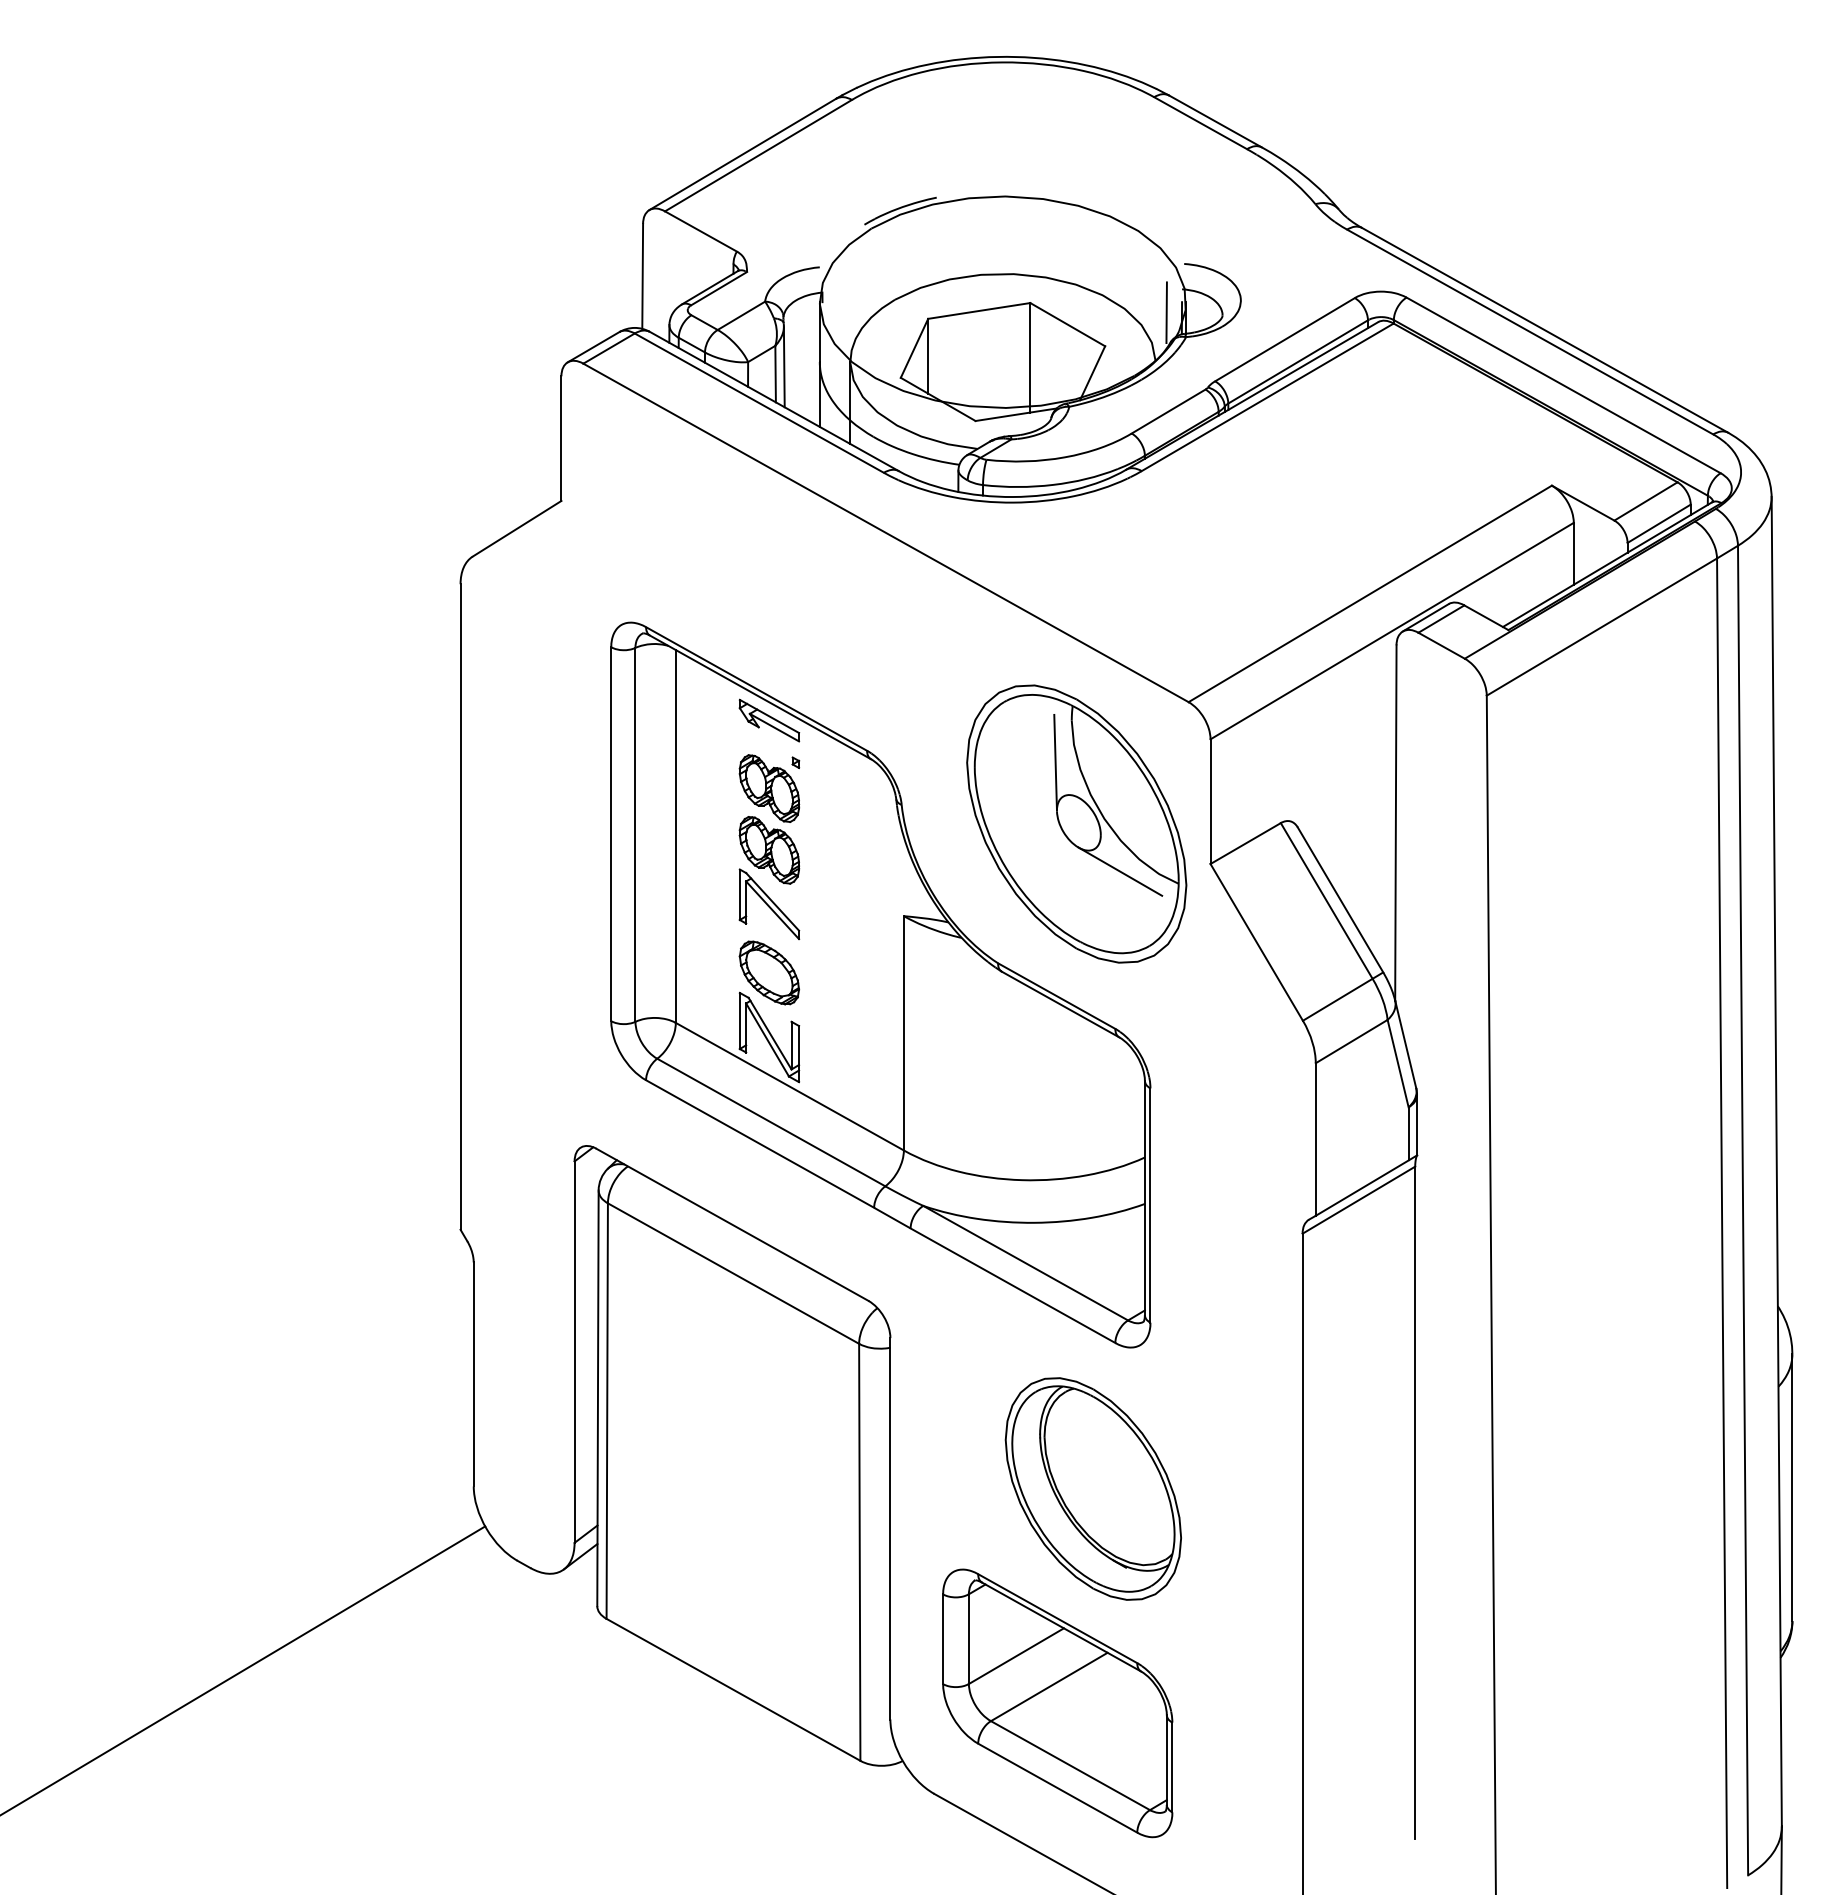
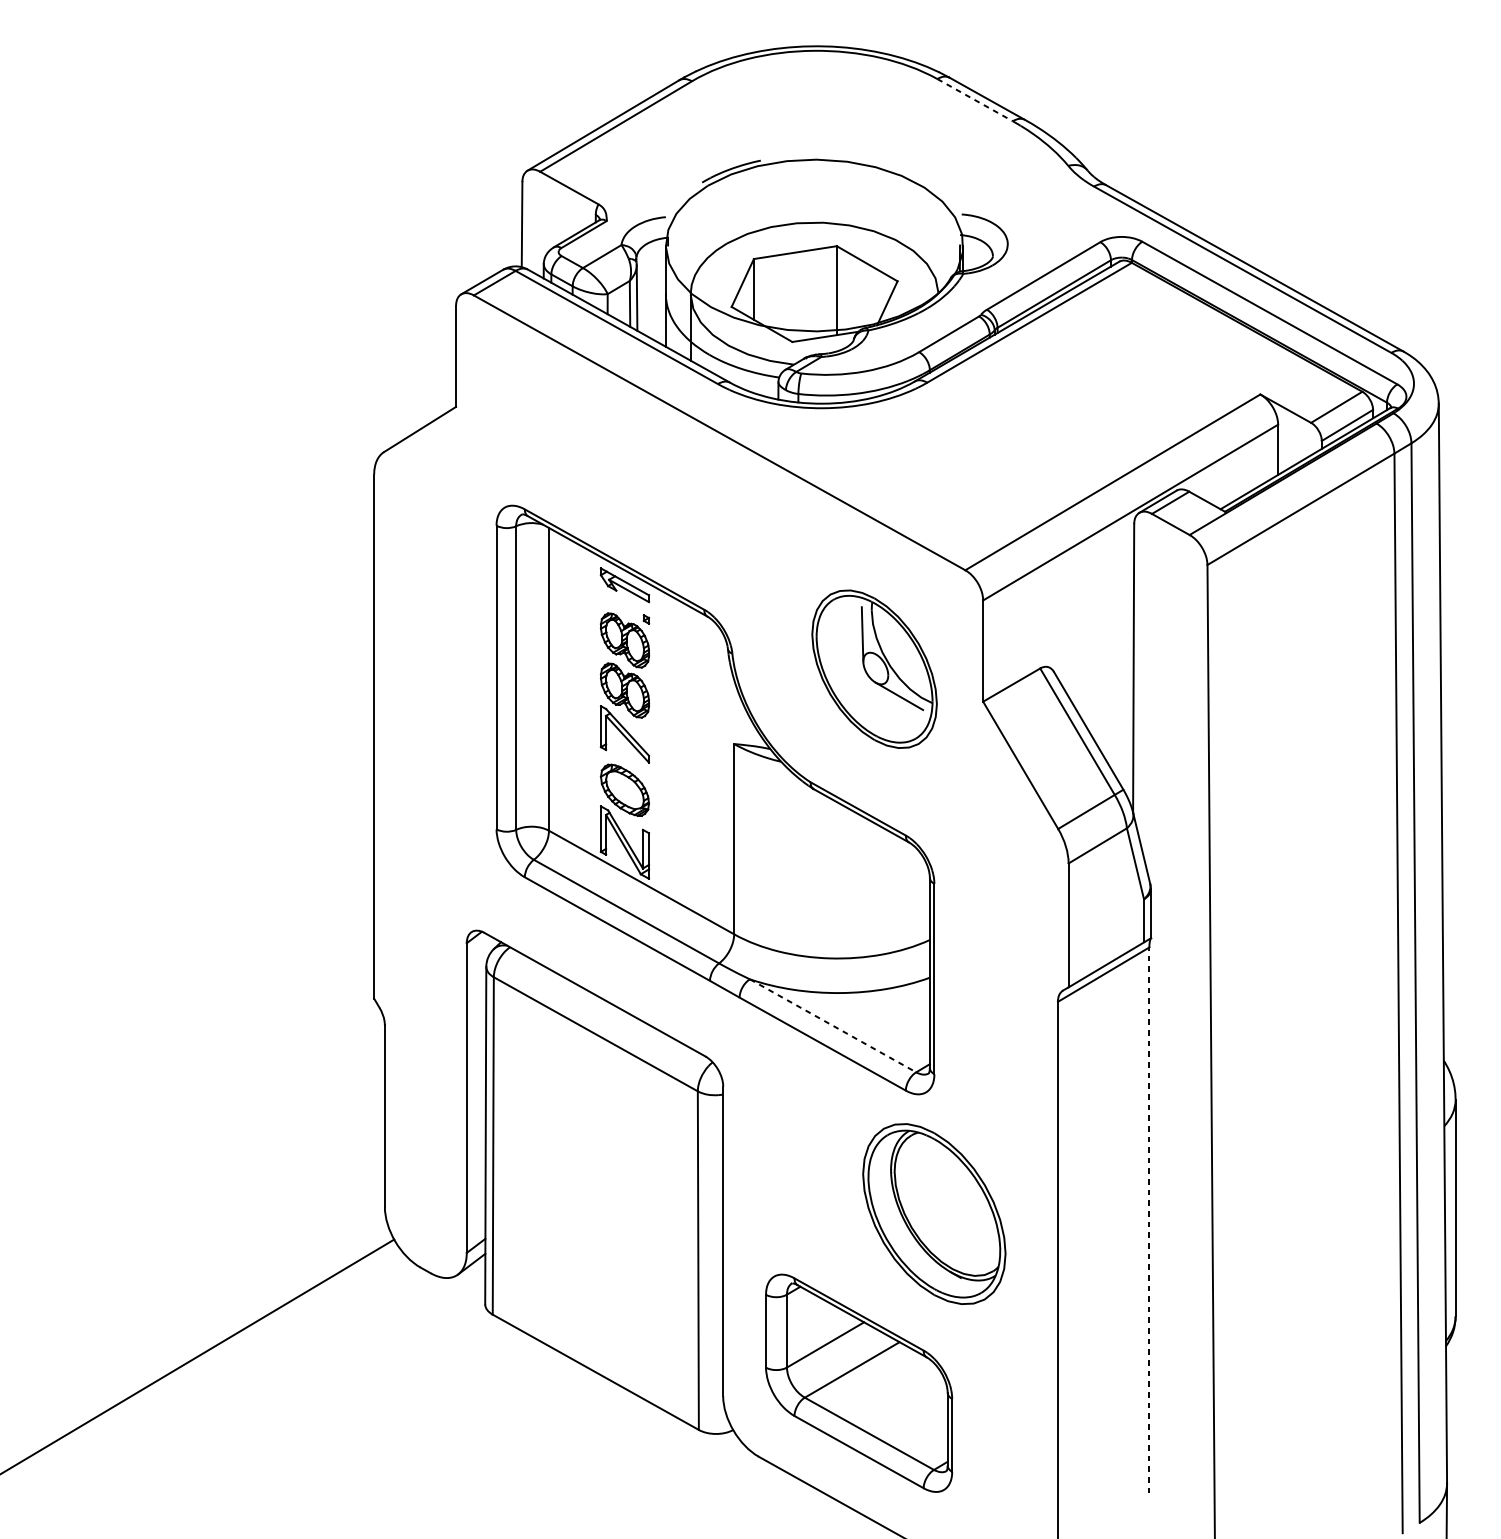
line: (1201, 123) -> (975, 100), solid -> dashed
line: (1166, 312) -> (947, 253), removed
part: (1076, 823) -> (874, 668), size x0.7
line: (1026, 1263) -> (833, 1026), solid -> dashed
part: (1092, 1488) -> (933, 1213), moved
line: (1415, 1502) -> (1149, 1220), solid -> dashed

